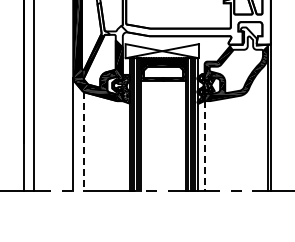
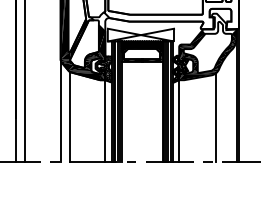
line: (83, 141) -> (69, 116), dashed -> solid
line: (245, 142) -> (216, 117), added
line: (122, 146) -> (104, 121), added
line: (204, 146) -> (179, 121), dashed -> solid

